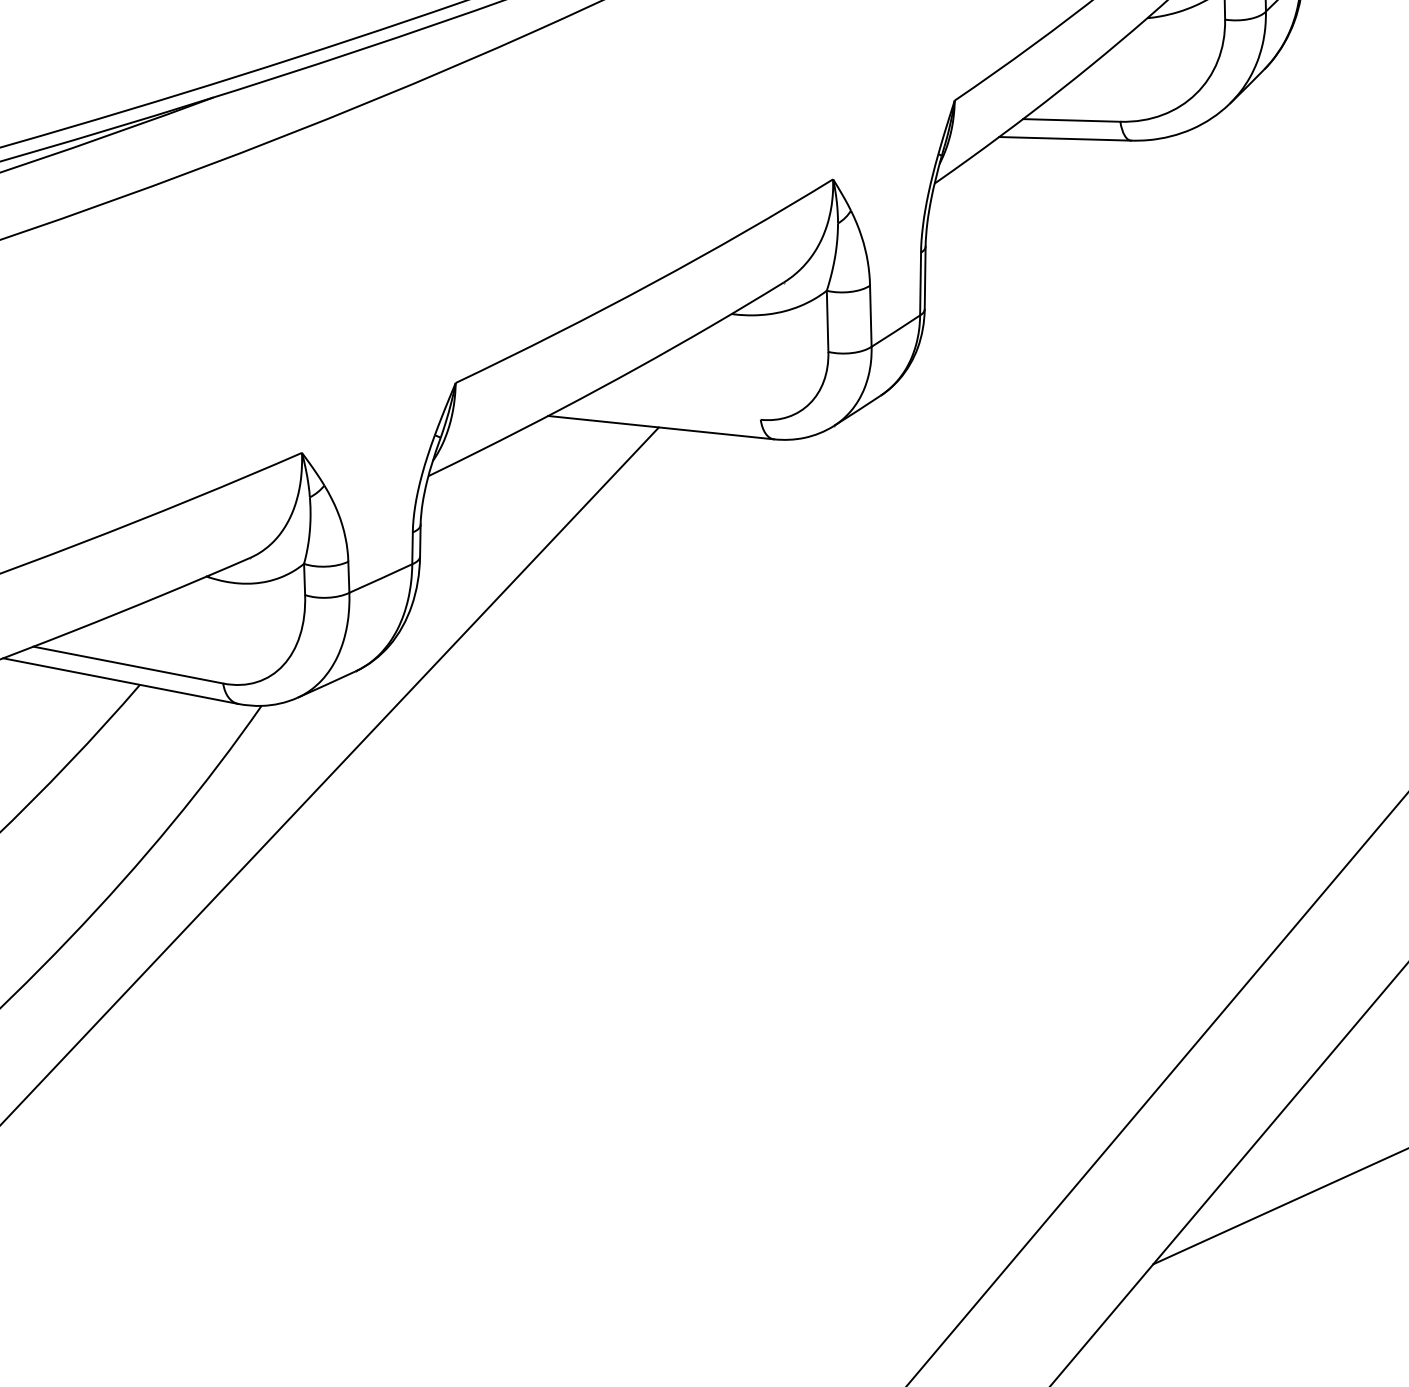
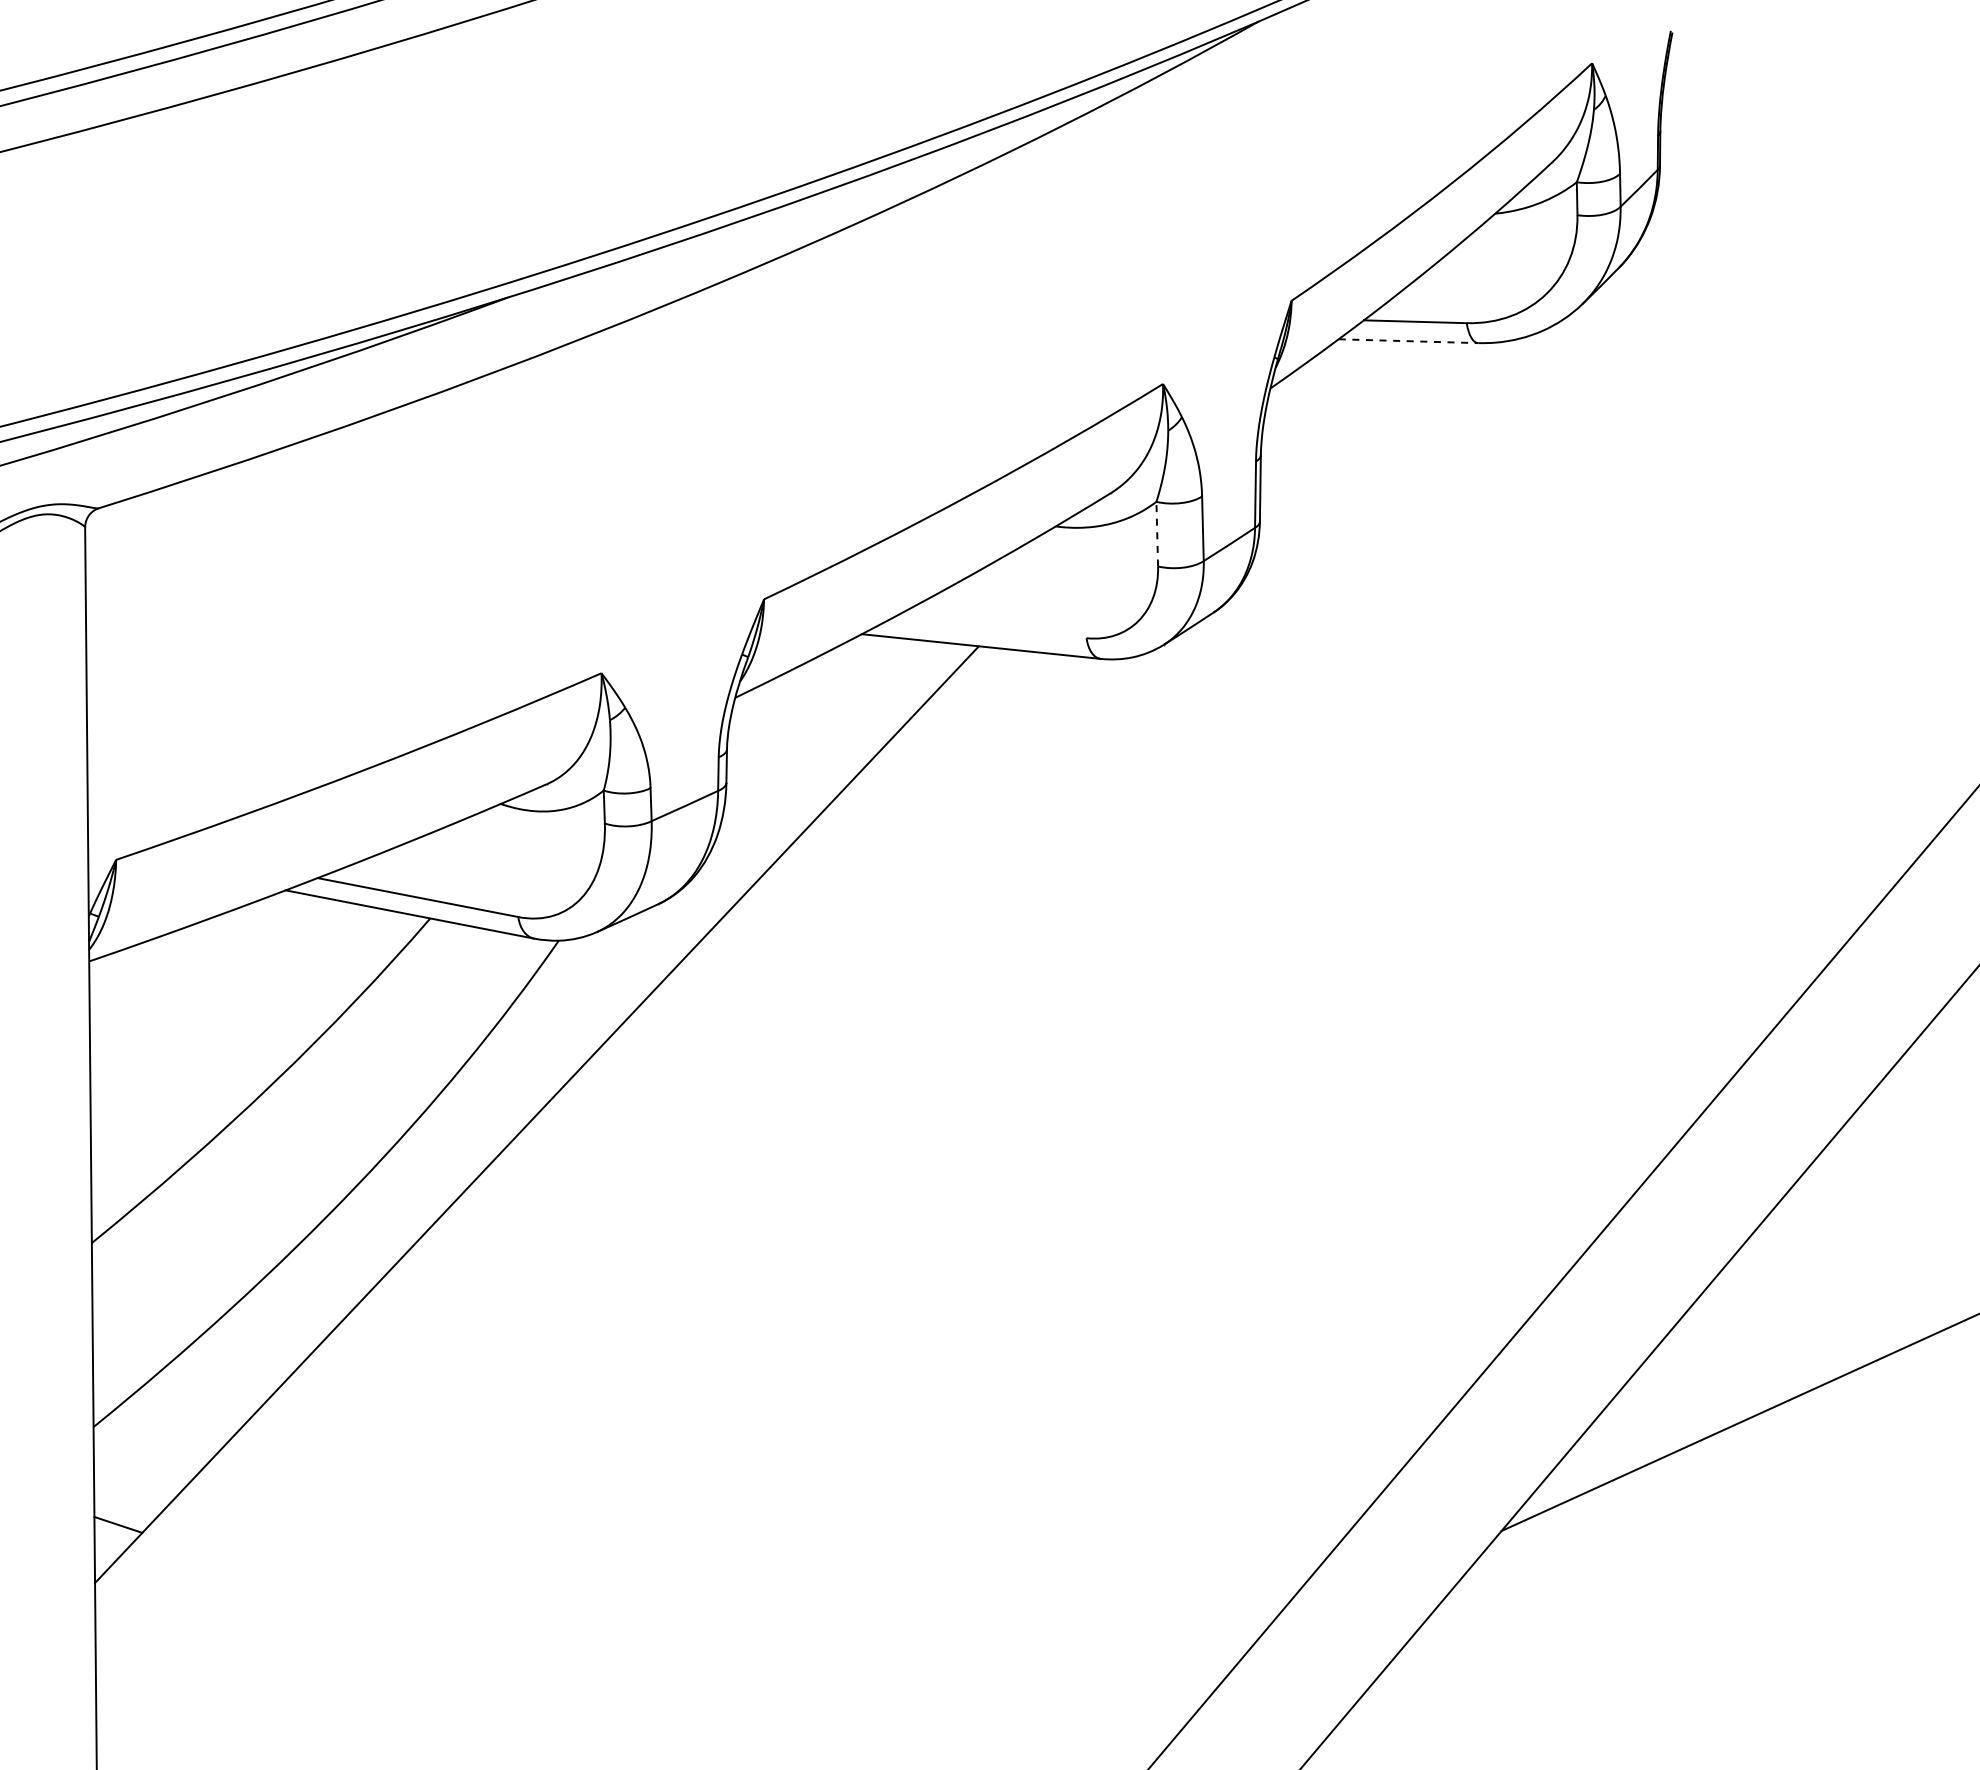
line: (1065, 139) -> (1408, 341), solid -> dashed
line: (827, 320) -> (1157, 533), solid -> dashed

